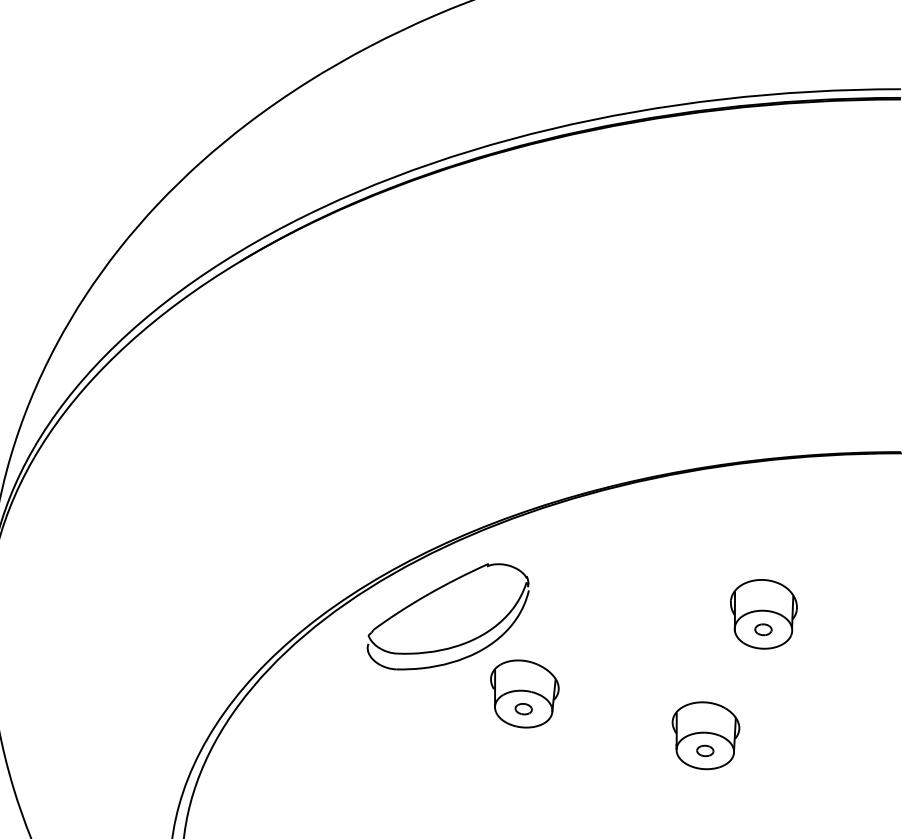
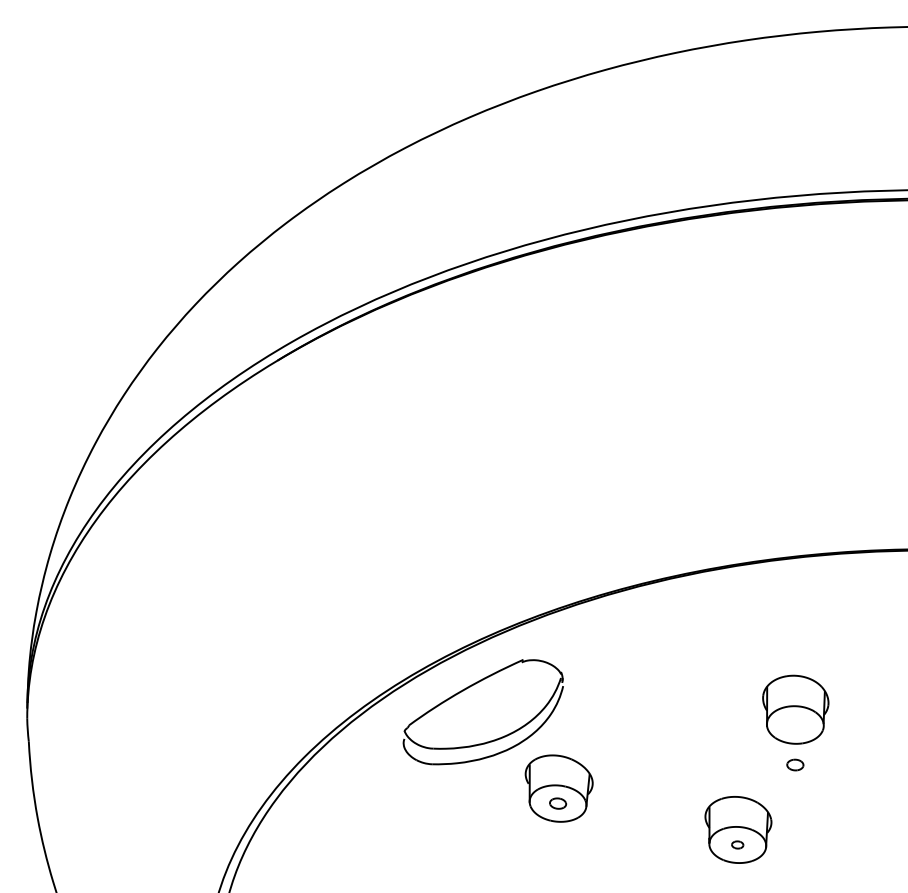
part: (763, 629) -> (795, 764), moved
part: (705, 750) -> (737, 844), size x0.7

